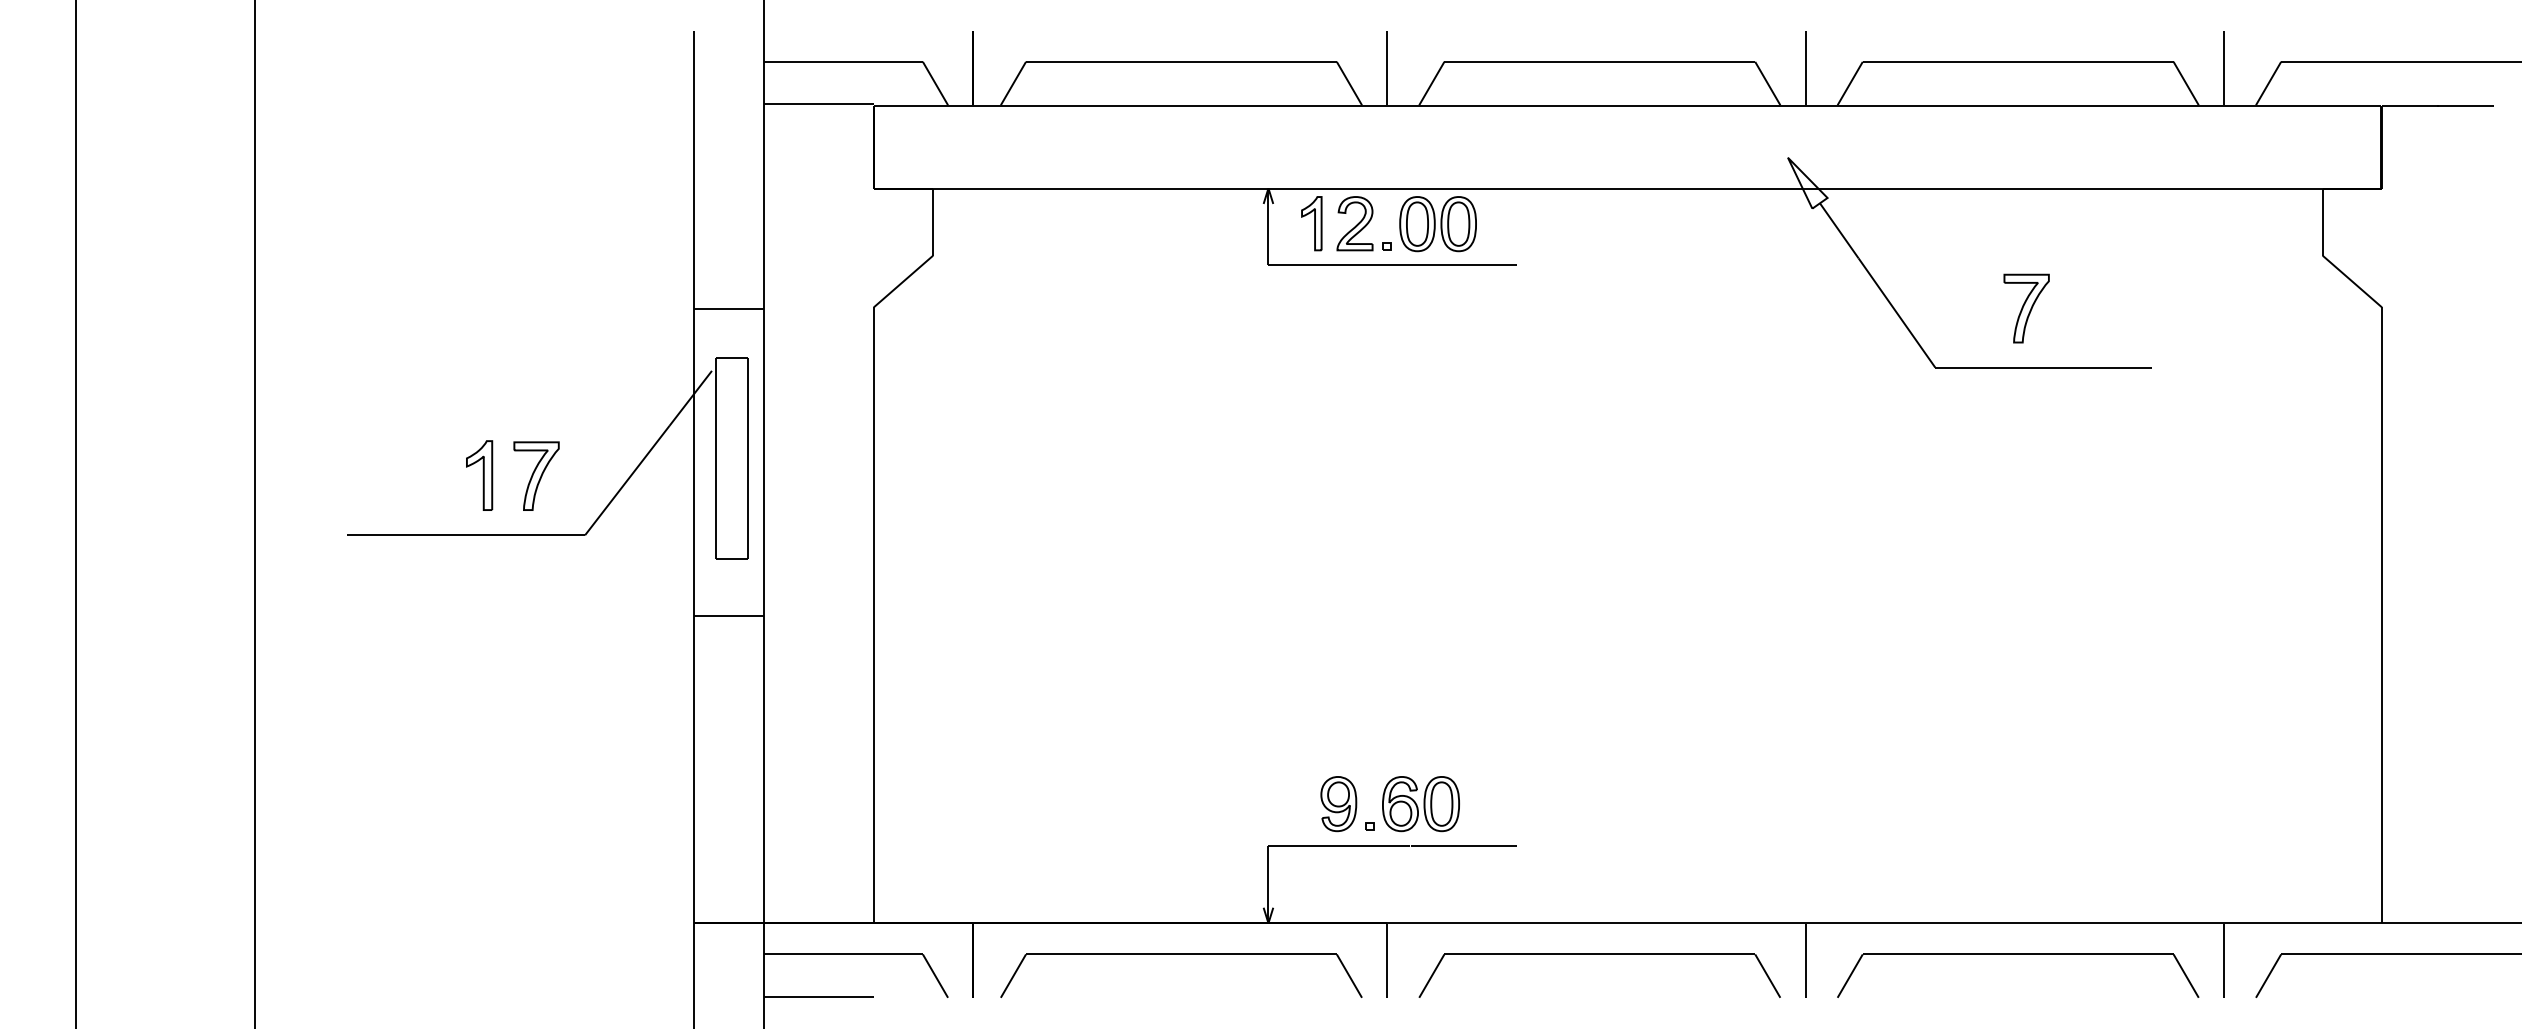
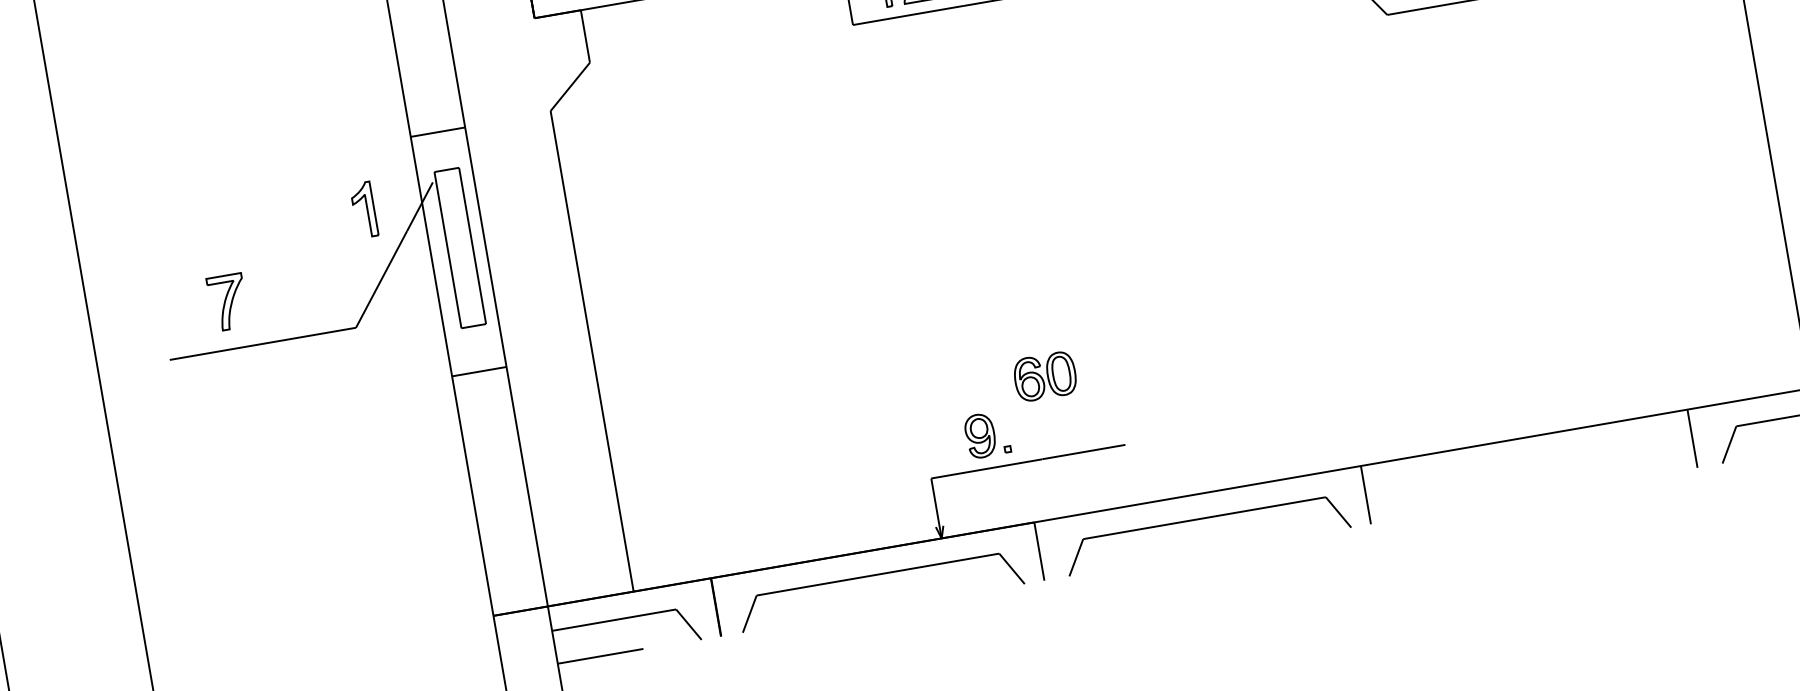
part: (479, 475) -> (364, 210), moved
part: (536, 475) -> (228, 301), moved
part: (1420, 804) -> (1044, 377), moved
part: (2018, 954) -> (1531, 461), removed

